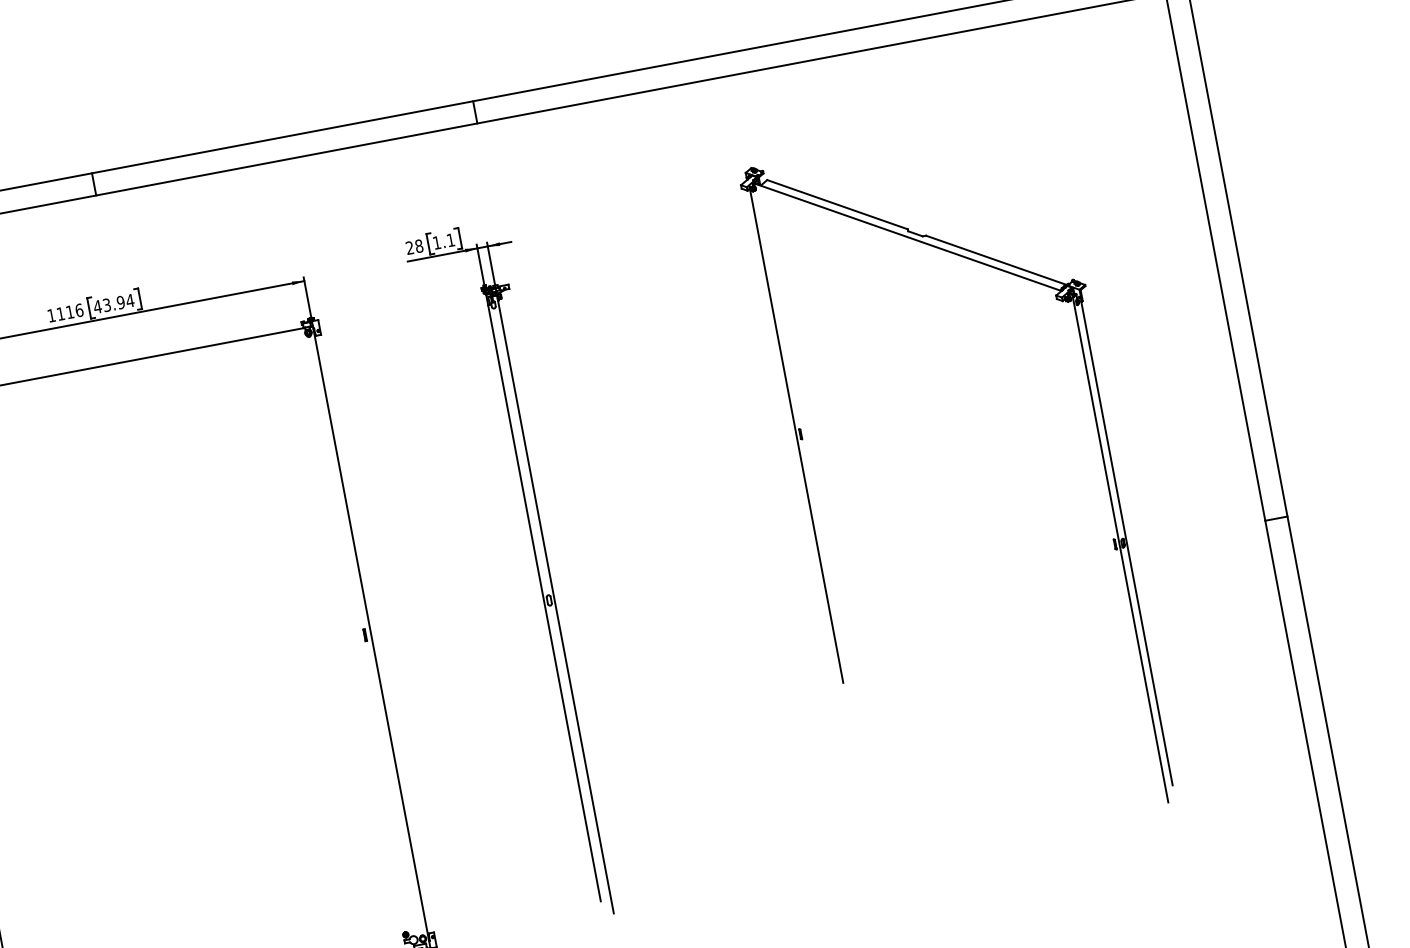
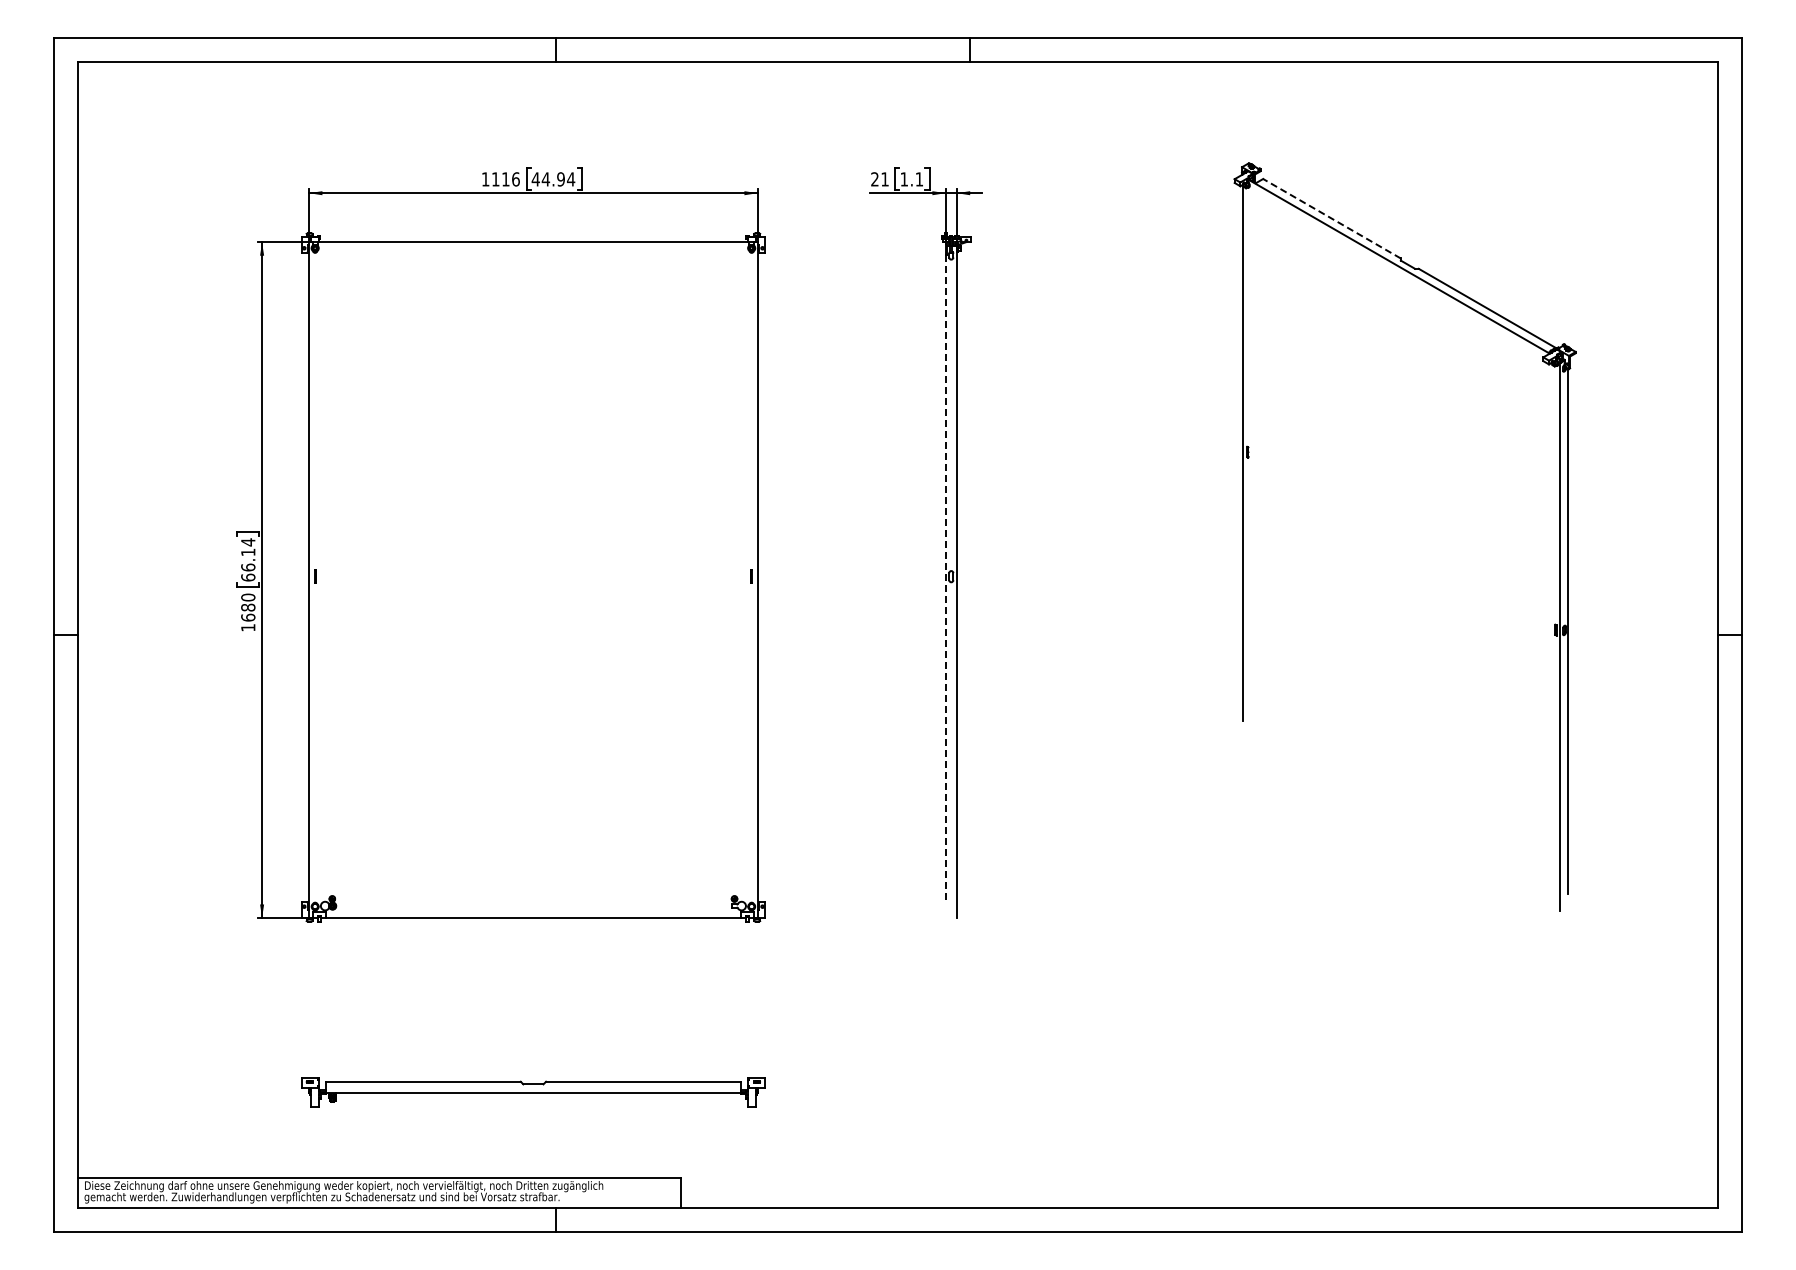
line: (837, 204) -> (1332, 218), solid -> dashed
text: (418, 246) -> (884, 179), 28 -> 21
text: (106, 305) -> (545, 179), 43.94 -> 44.94
line: (544, 603) -> (945, 578), solid -> dashed

